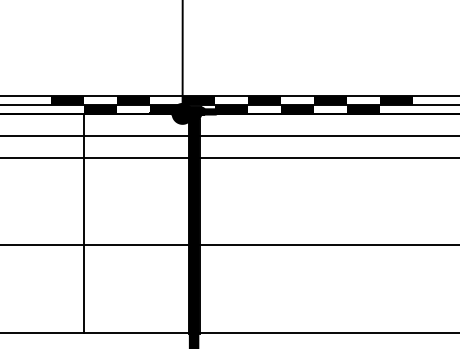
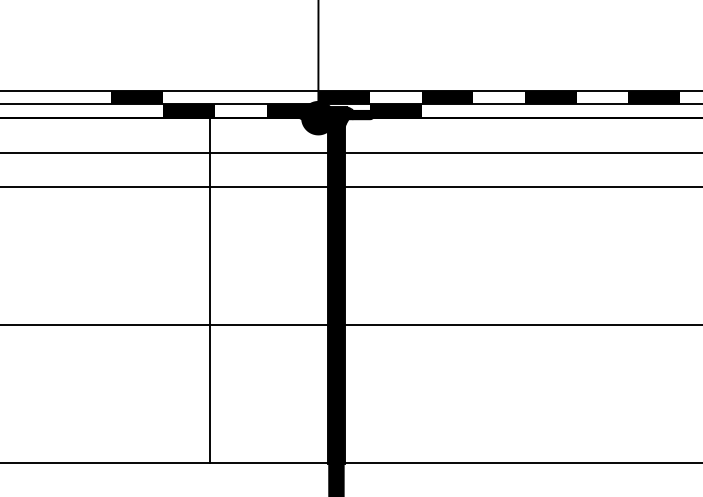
fill: (132, 100) -> (239, 97), removed
fill: (297, 109) -> (499, 111), removed
fill: (362, 109) -> (601, 111), removed
line: (84, 223) -> (209, 290), moved

